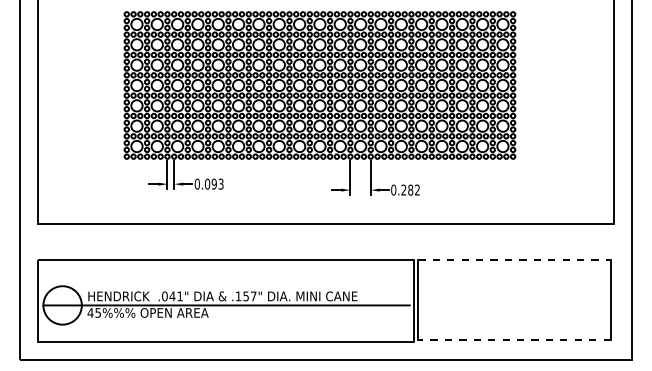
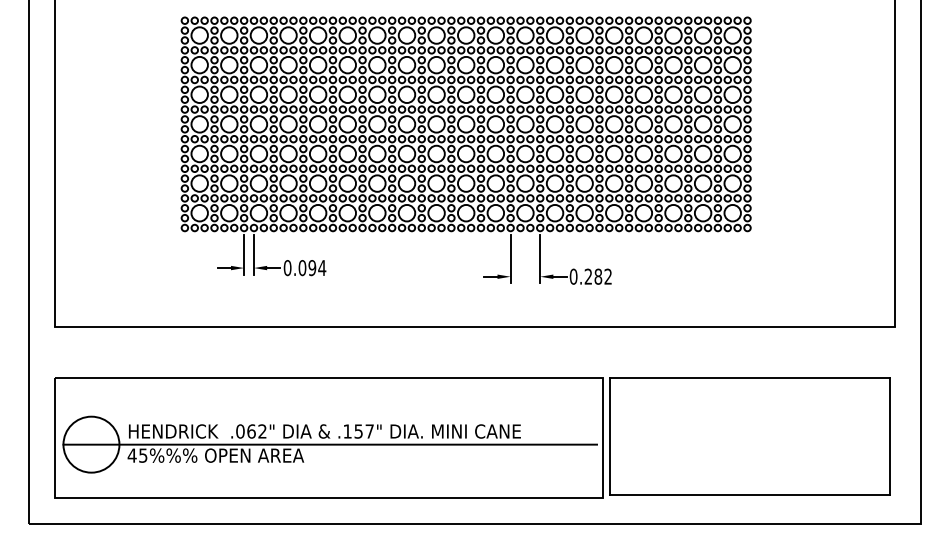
text: (220, 183) -> (321, 267), 0.093 -> 0.094
line: (515, 259) -> (750, 377), dashed -> solid
text: (175, 296) -> (255, 431), .041" -> .062"
line: (514, 340) -> (749, 495), dashed -> solid

